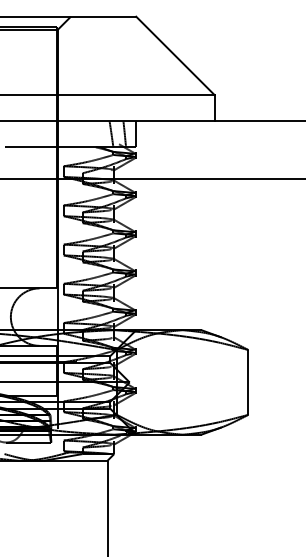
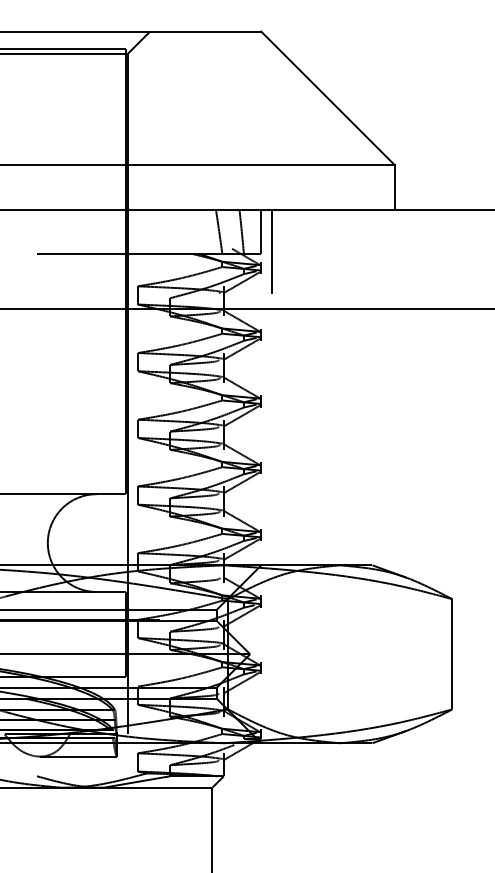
line: (142, 145) -> (271, 250), added

